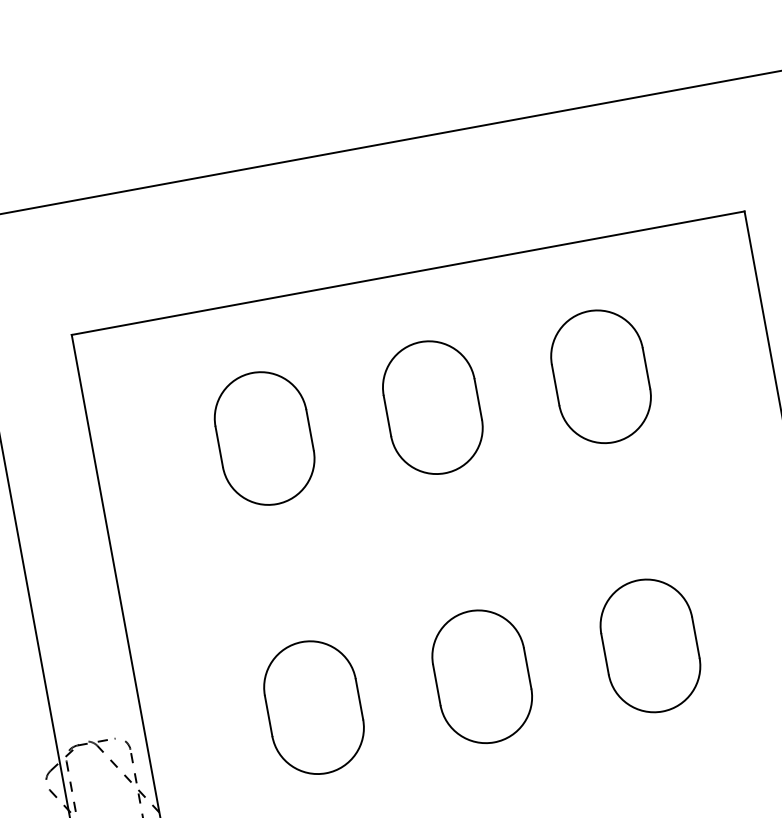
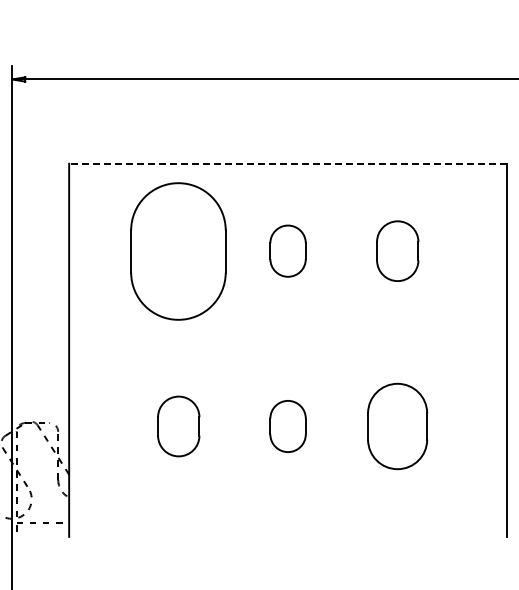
line: (408, 272) -> (288, 163), solid -> dashed
part: (600, 375) -> (397, 250), size x0.7
part: (431, 406) -> (287, 250), size x0.6
part: (264, 437) -> (178, 250), size x1.6
part: (481, 676) -> (287, 426), size x0.6
part: (313, 707) -> (178, 426), size x0.7

